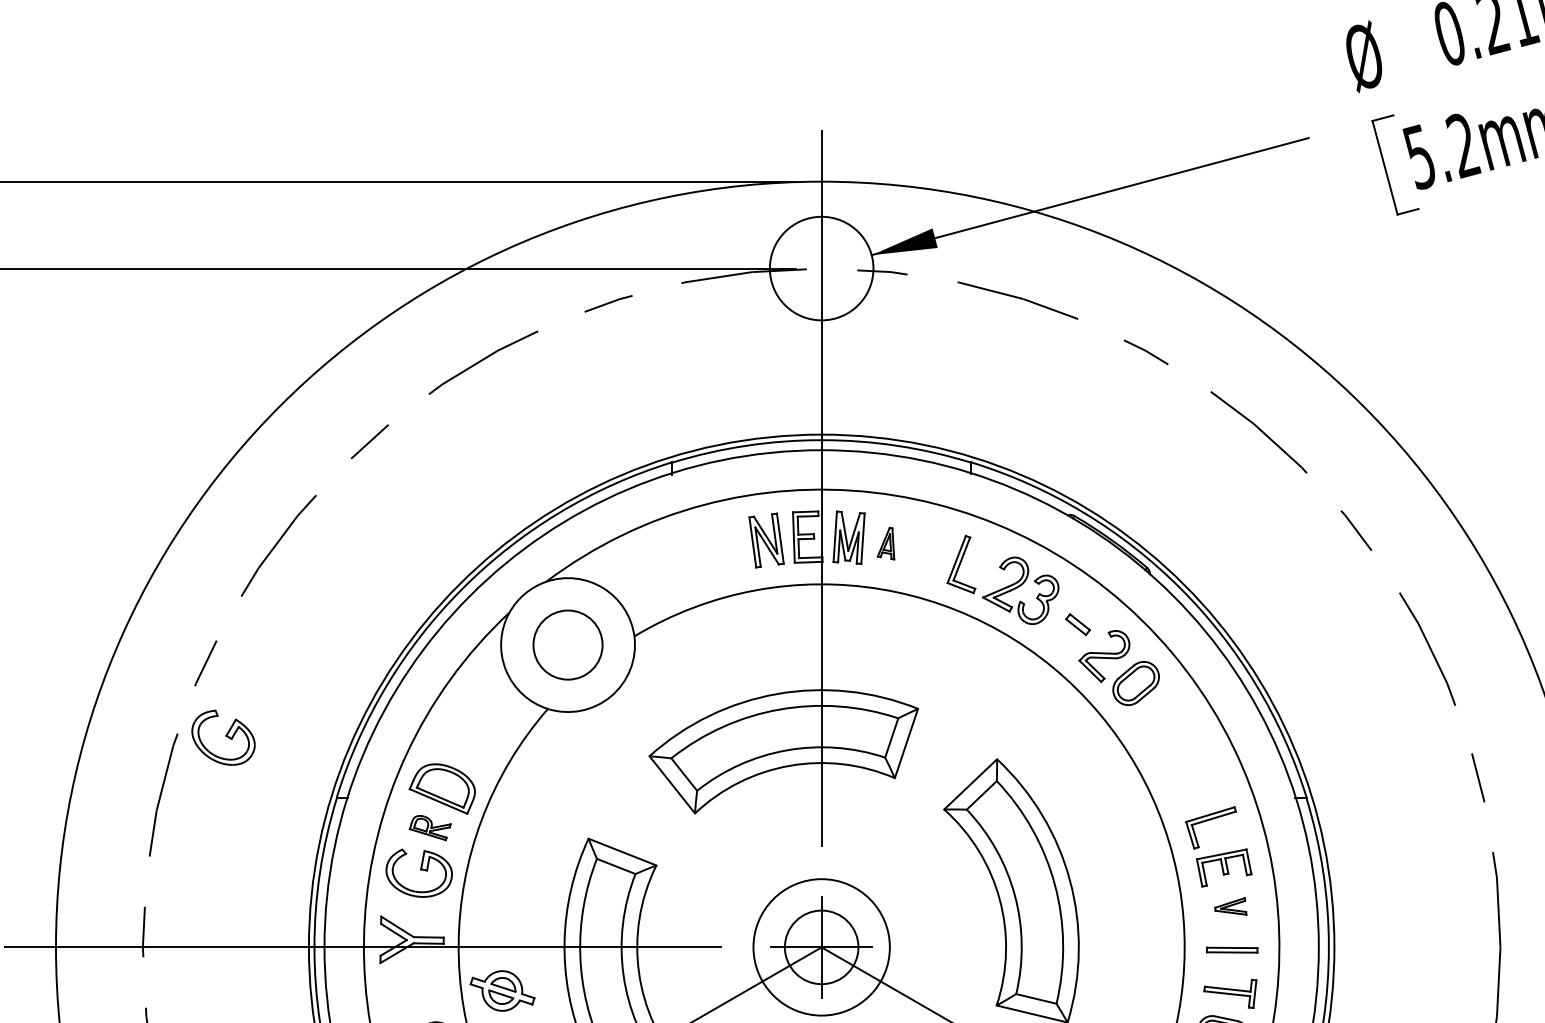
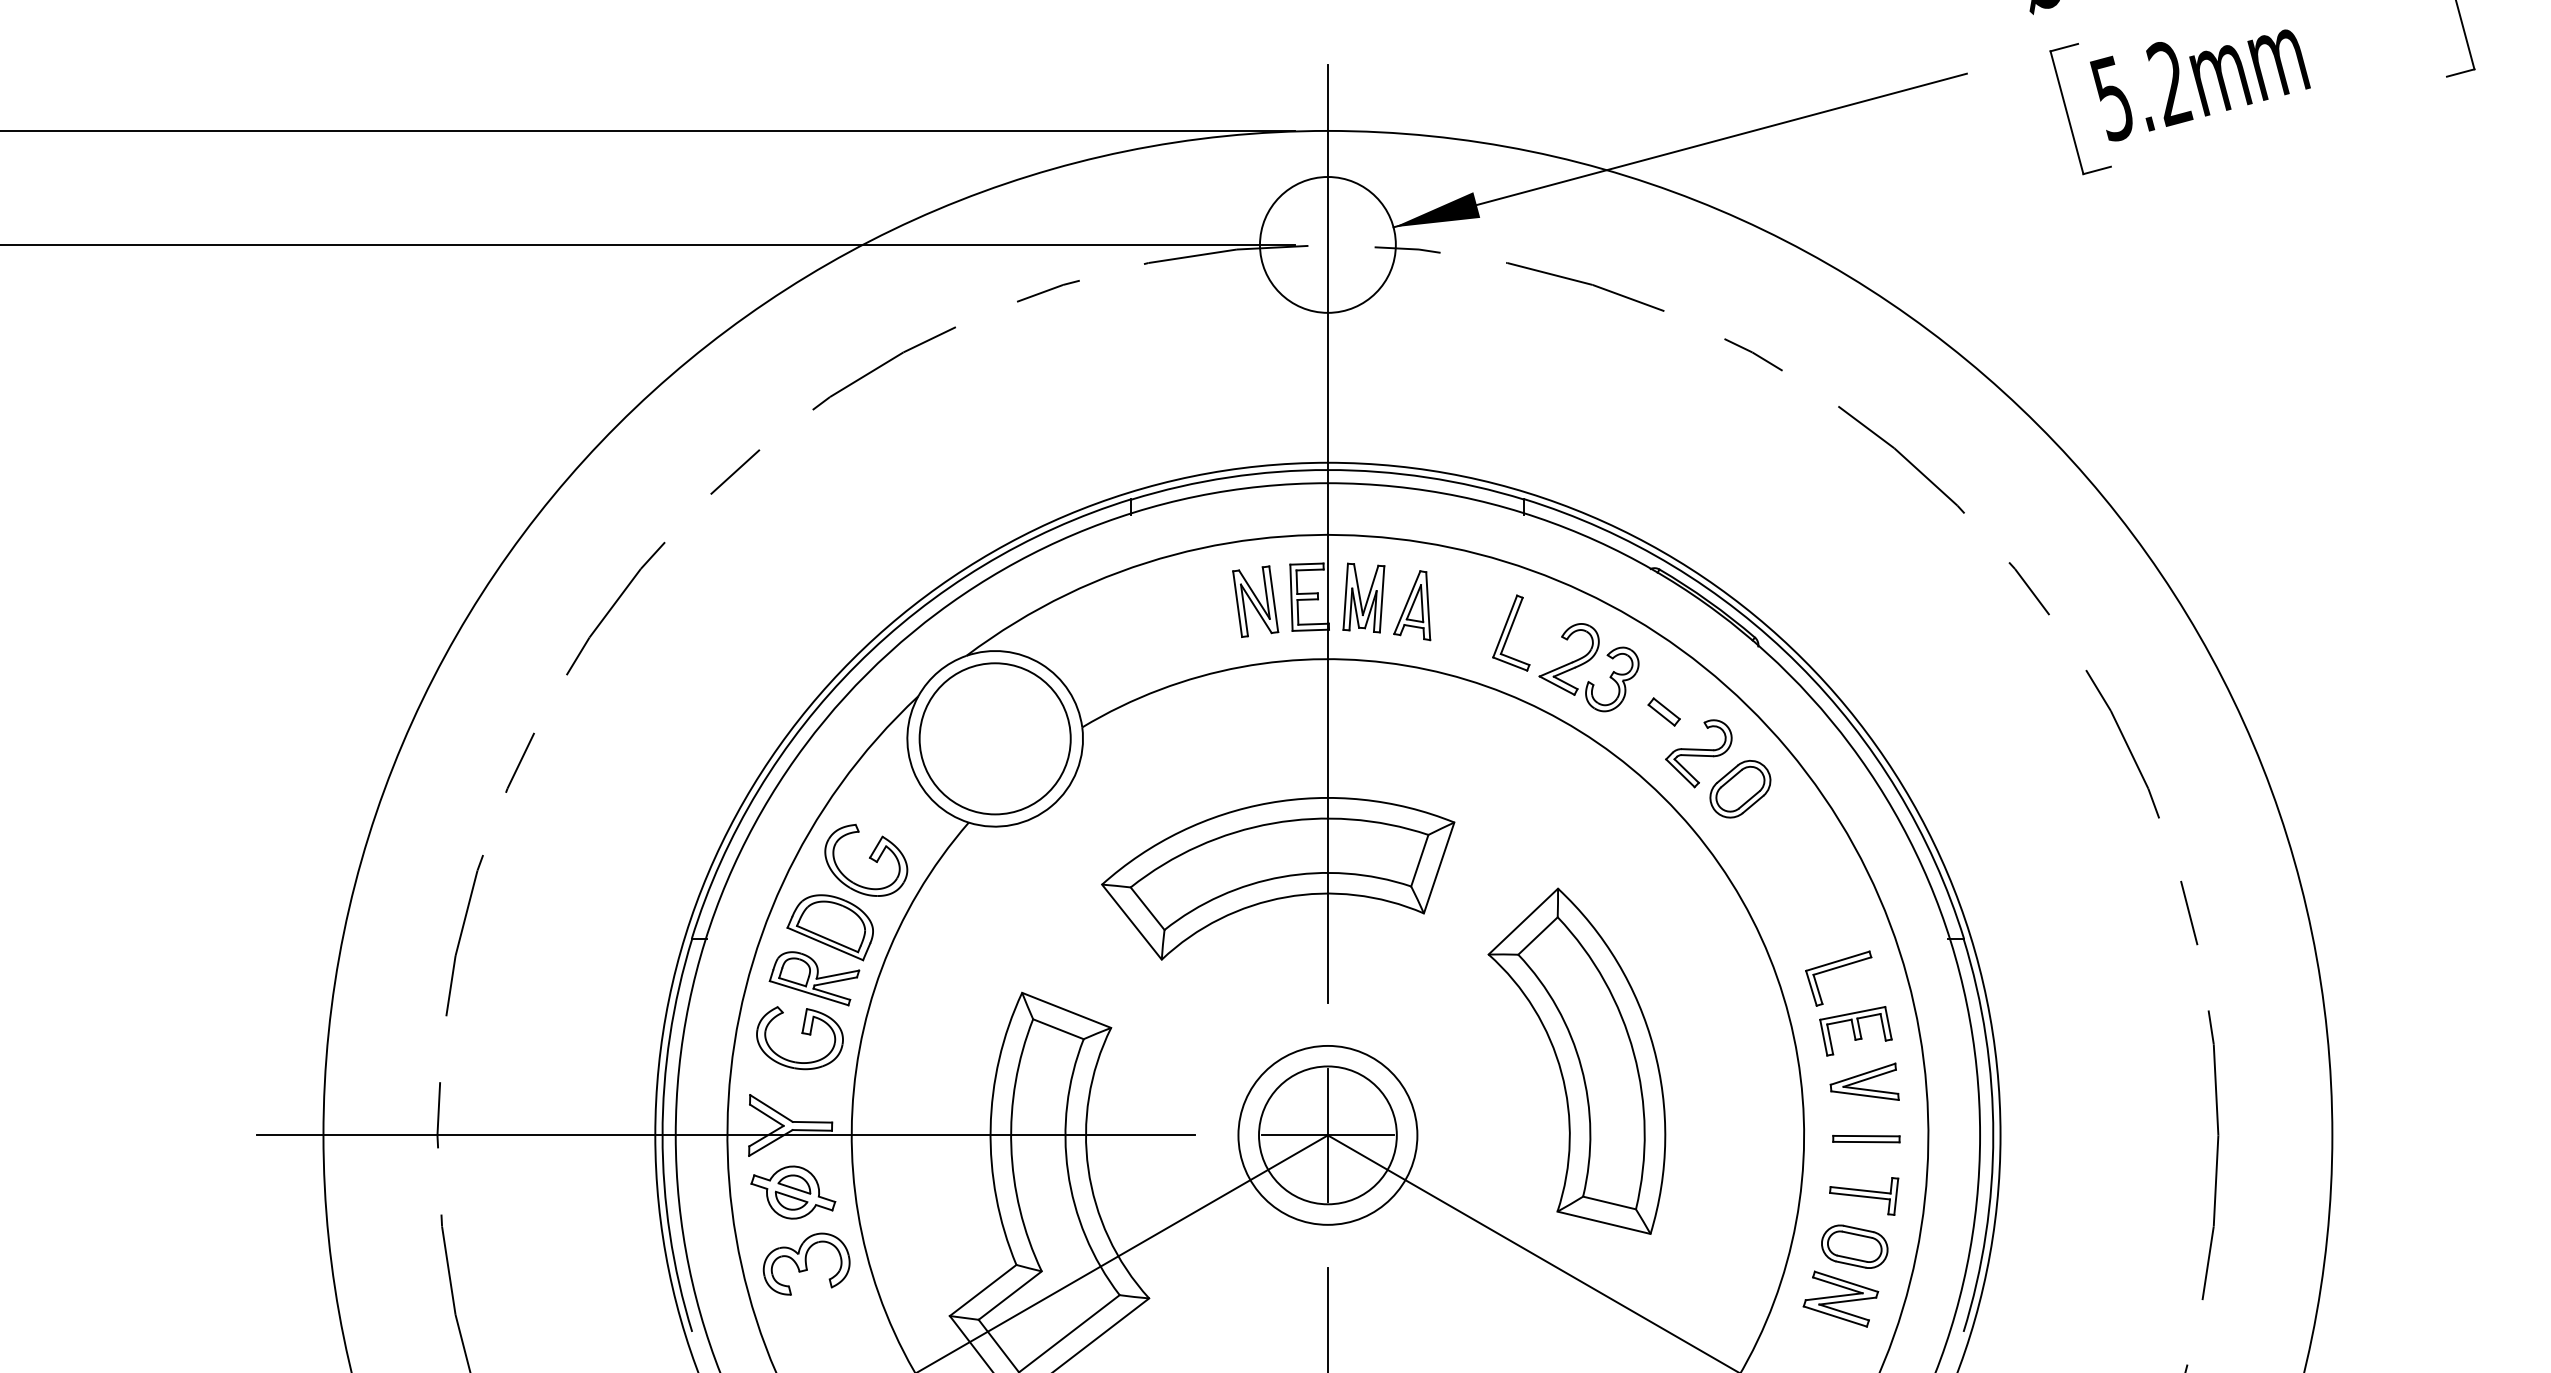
part: (886, 543) -> (1412, 605), size x1.67
circle: (567, 644) -> (994, 738), size x1.67
part: (223, 737) -> (866, 859), moved
part: (430, 827) -> (814, 978), size x1.67
part: (1230, 906) -> (1864, 1081), size x1.67
circle: (821, 947) -> (1327, 1135), size x1.43
part: (502, 990) -> (793, 1192), moved

